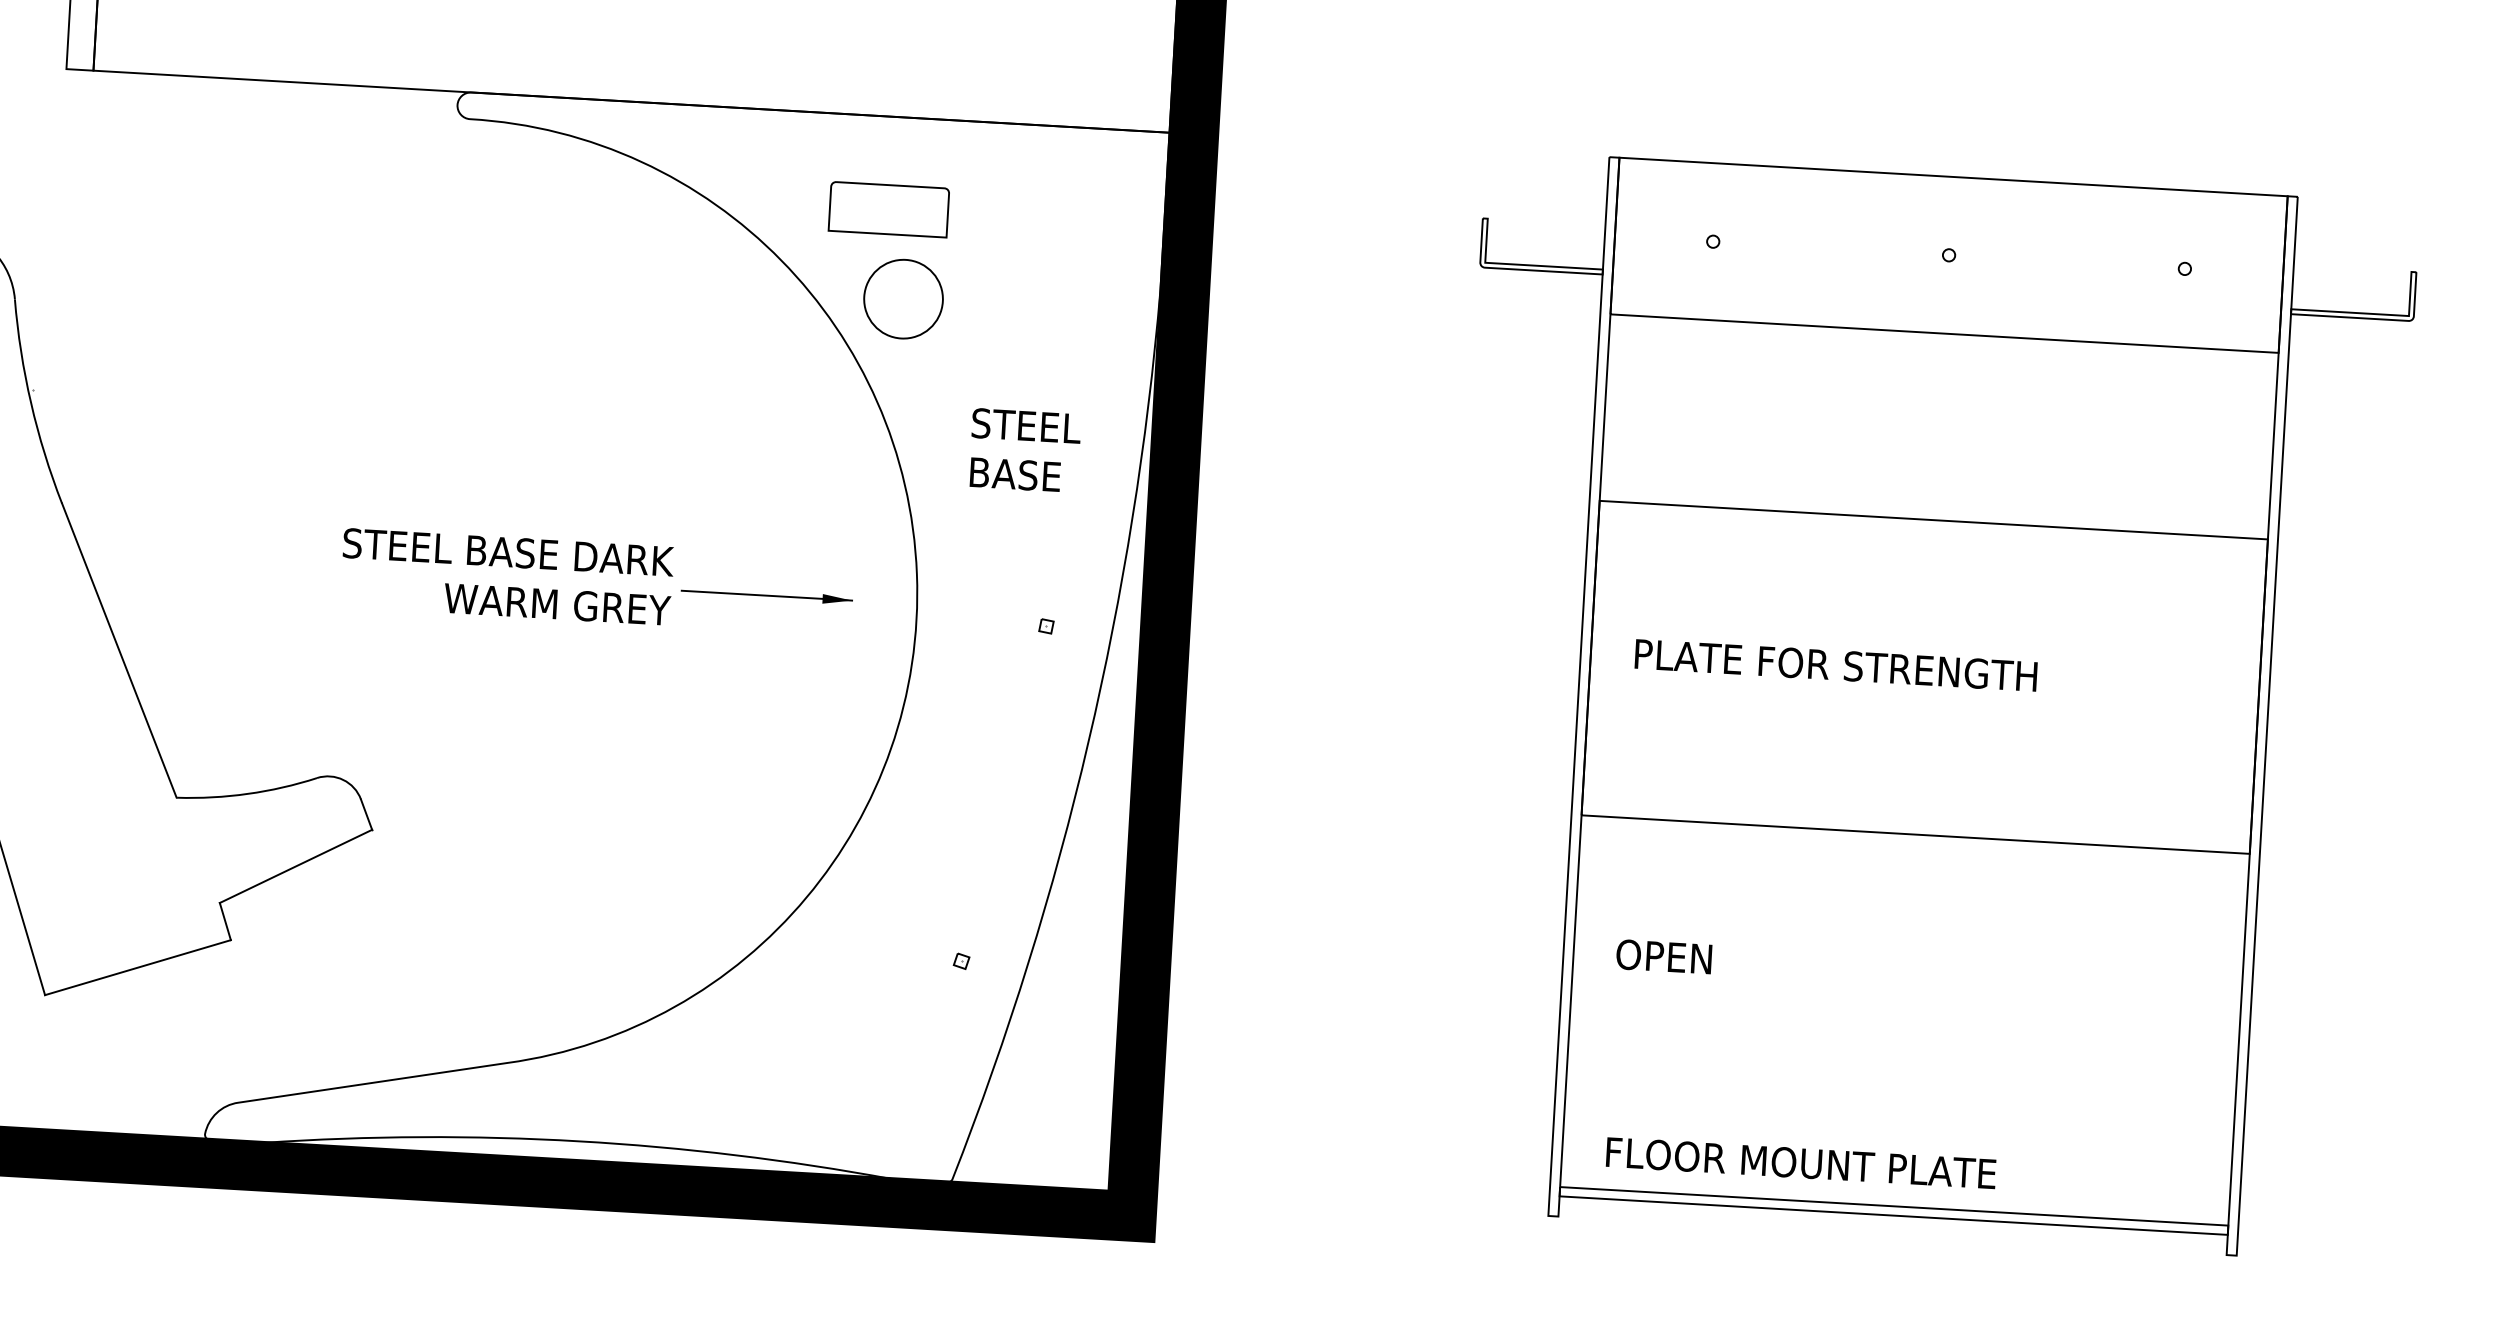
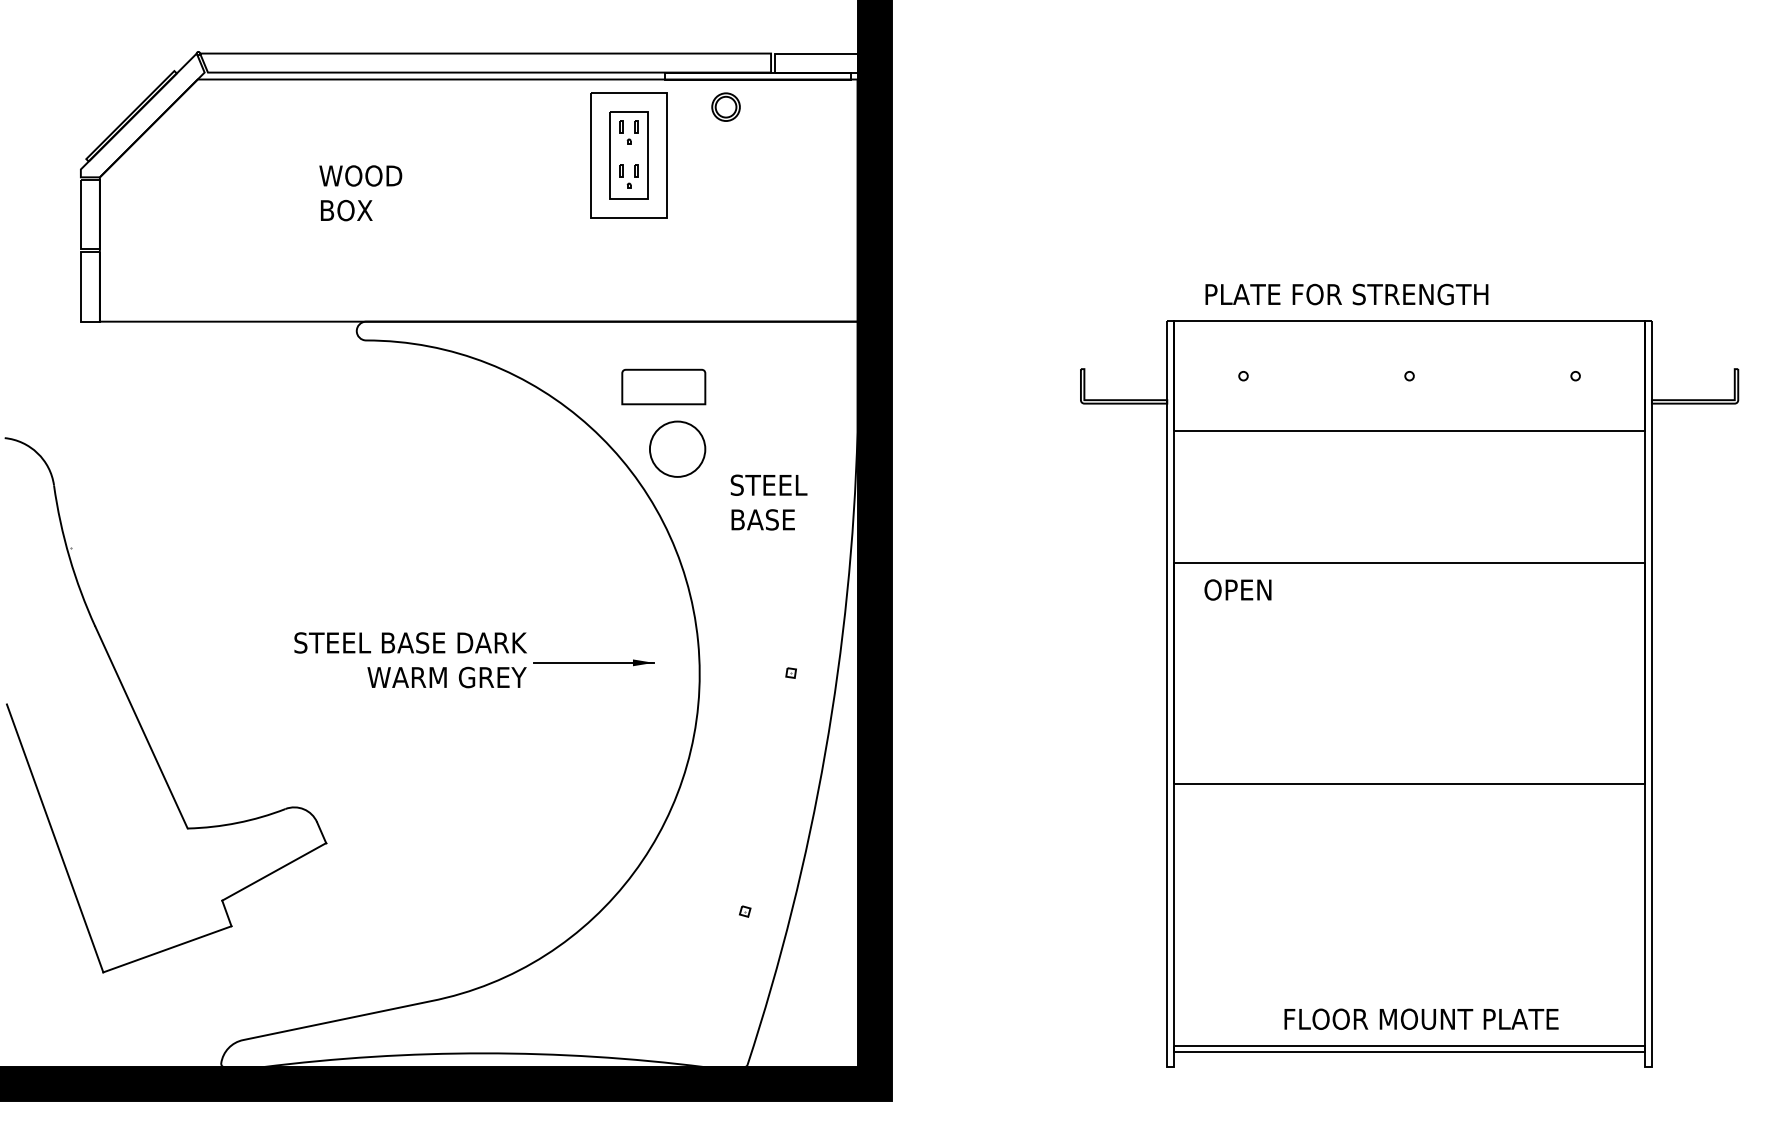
text: (1024, 450) -> (768, 502), moved
text: (1835, 665) -> (1346, 294), moved
text: (1663, 956) -> (1237, 589), moved
text: (1801, 1162) -> (1421, 1018), moved

